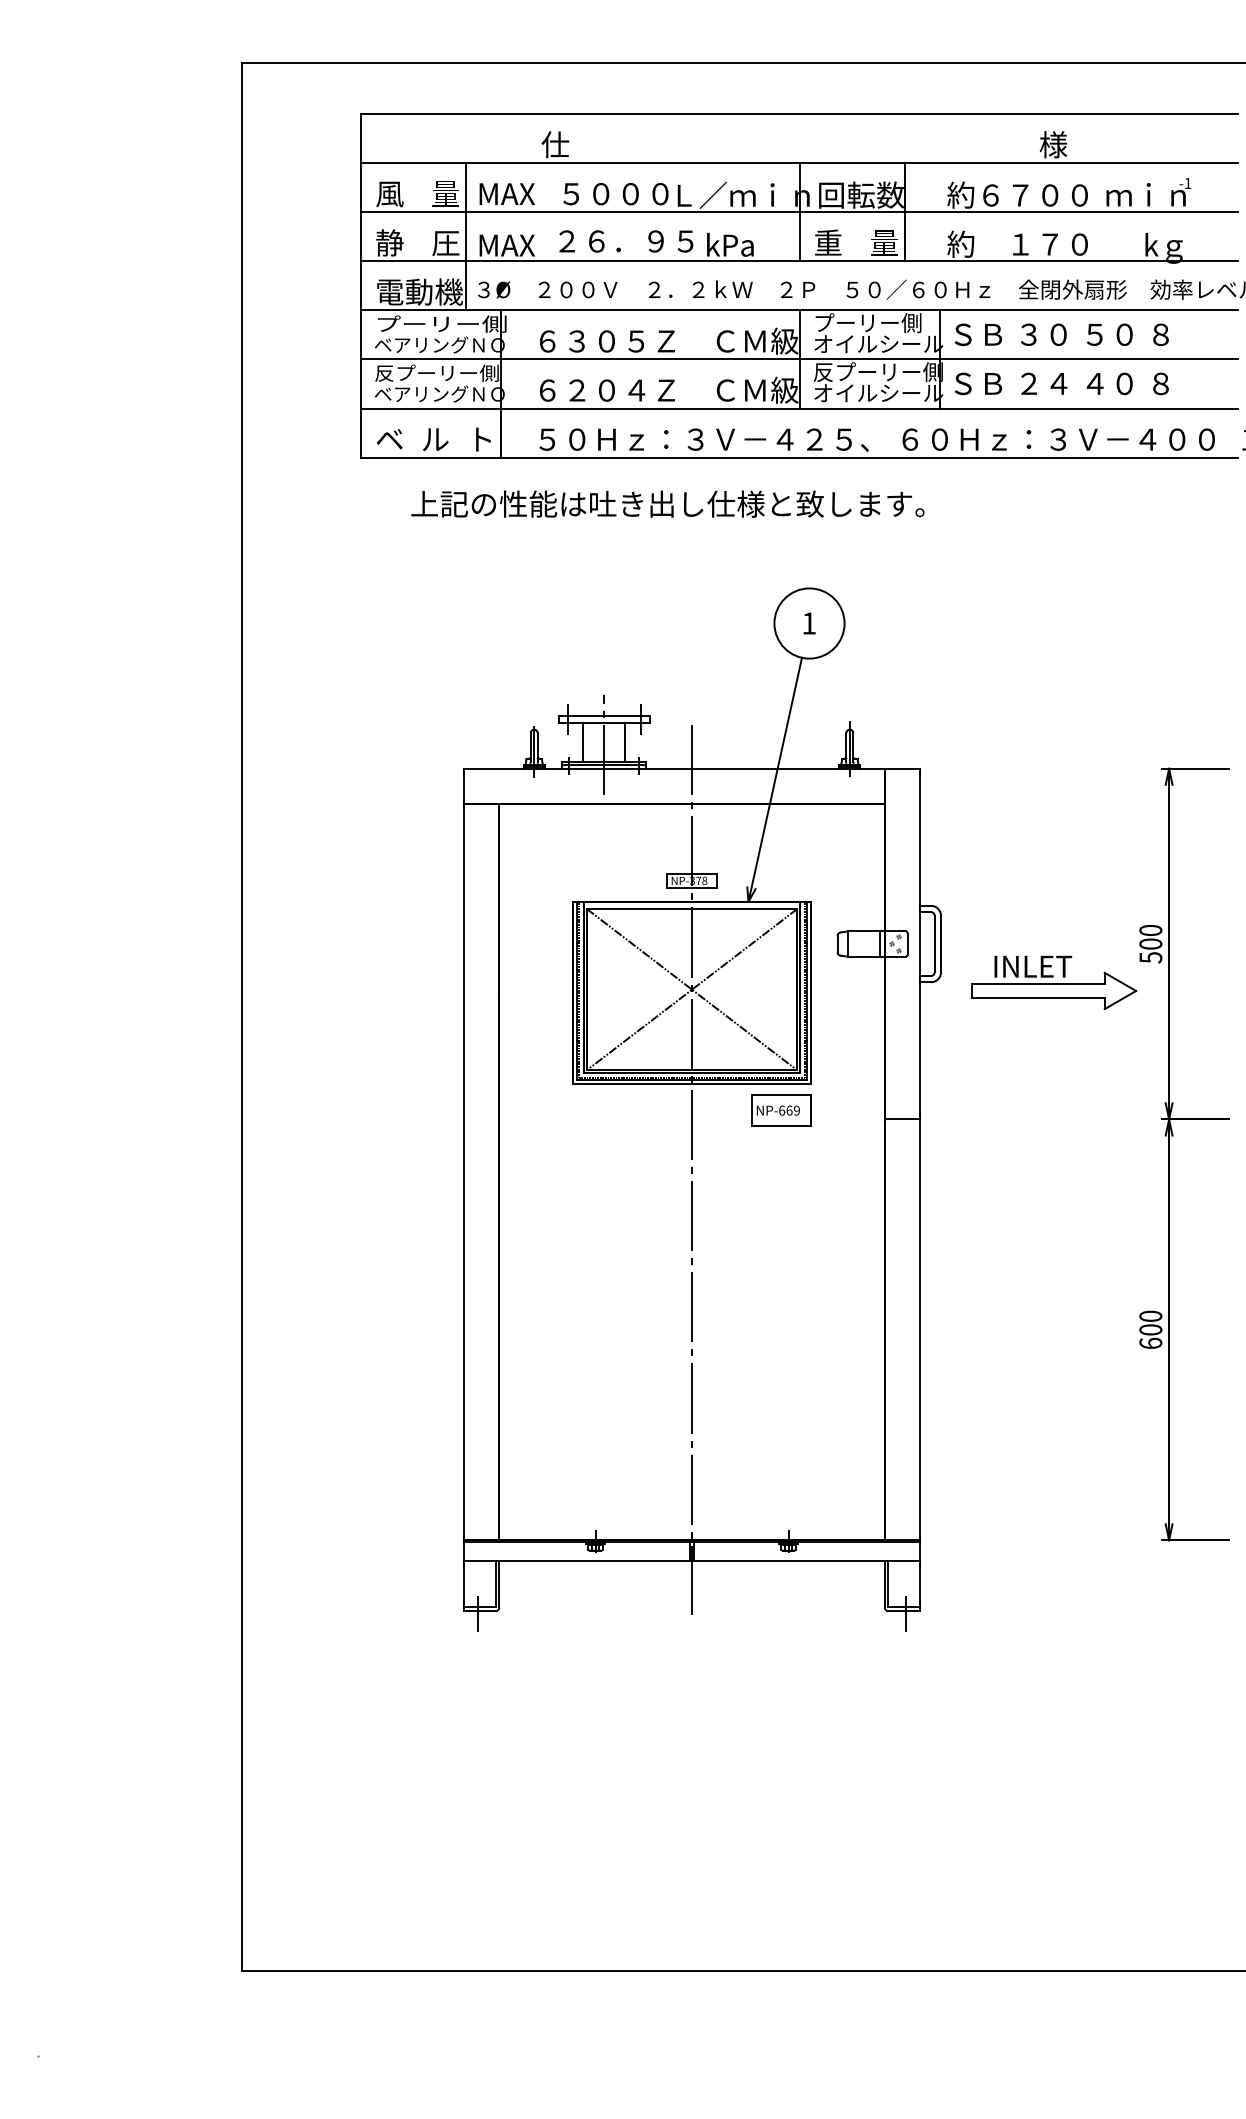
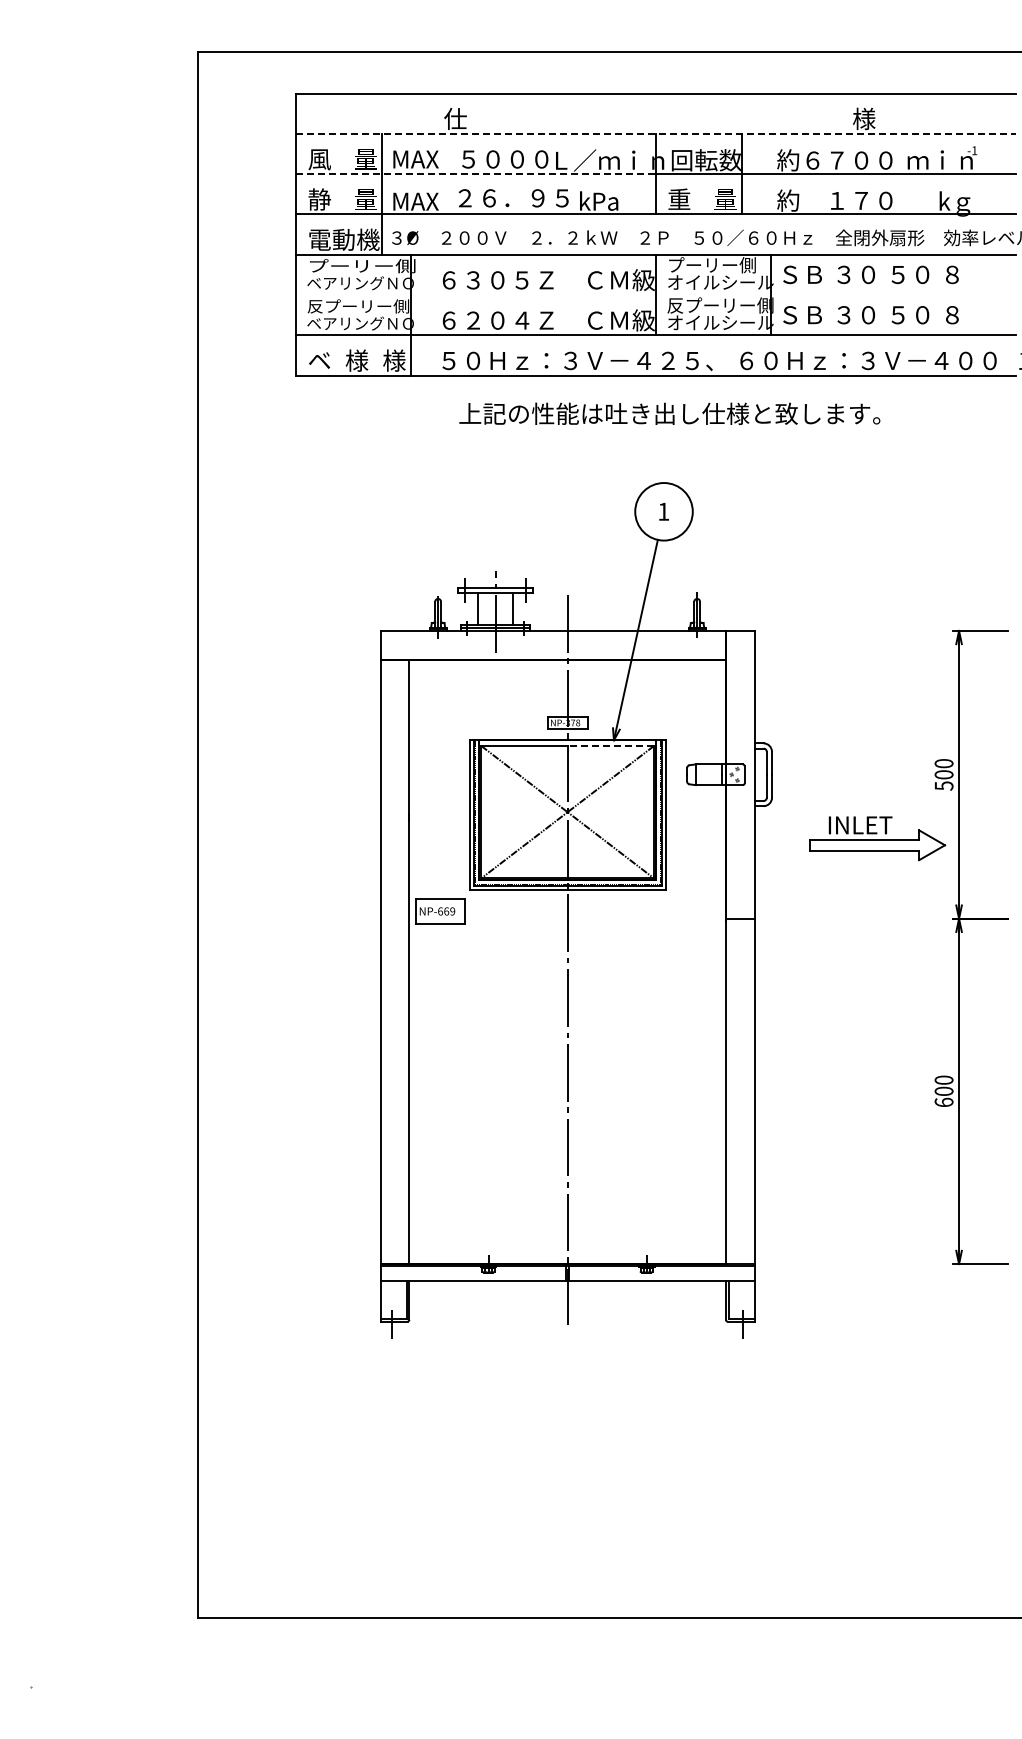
line: (799, 162) -> (655, 133), solid -> dashed
line: (579, 212) -> (475, 174), solid -> dashed
text: (445, 242) -> (365, 199), 圧 -> 量
line: (799, 359) -> (655, 295), removed
text: (1062, 384) -> (871, 315), ＳＢ ２４ ４０ ８ -> ＳＢ ３０ ５０ ８
text: (434, 439) -> (356, 360), ル -> 様
text: (481, 439) -> (394, 360), ト -> 様
text: (667, 503) -> (669, 413), moved
line: (744, 909) -> (610, 746), solid -> dashed
part: (1053, 982) -> (877, 838), moved
part: (782, 1110) -> (440, 911), moved

